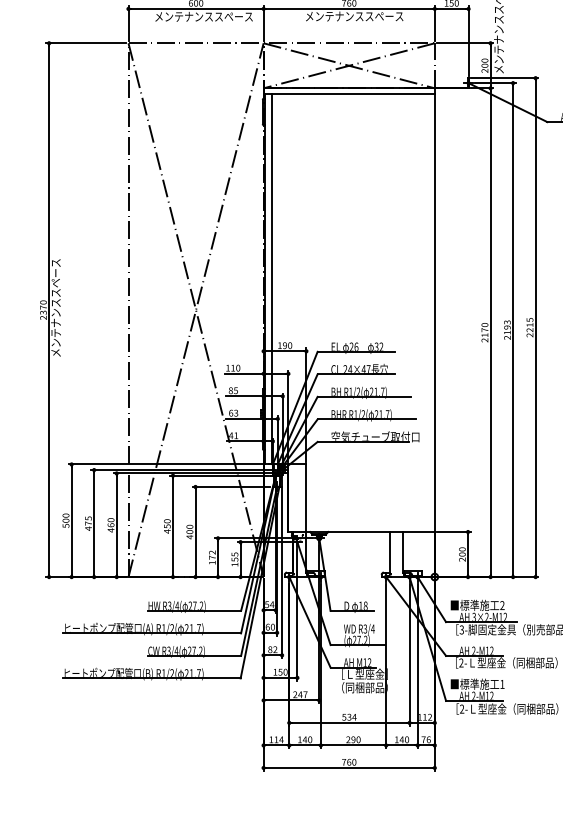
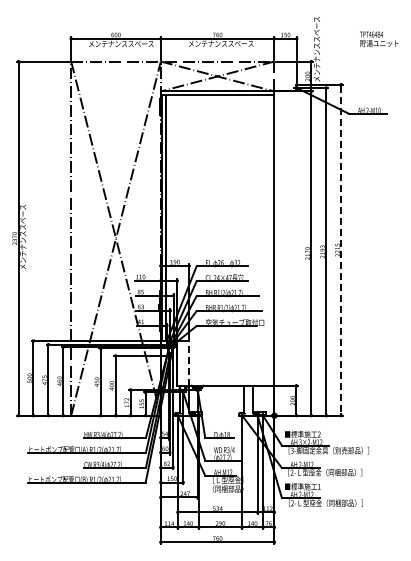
line: (535, 328) -> (341, 250), solid -> dashed
line: (306, 496) -> (189, 362), solid -> dashed

